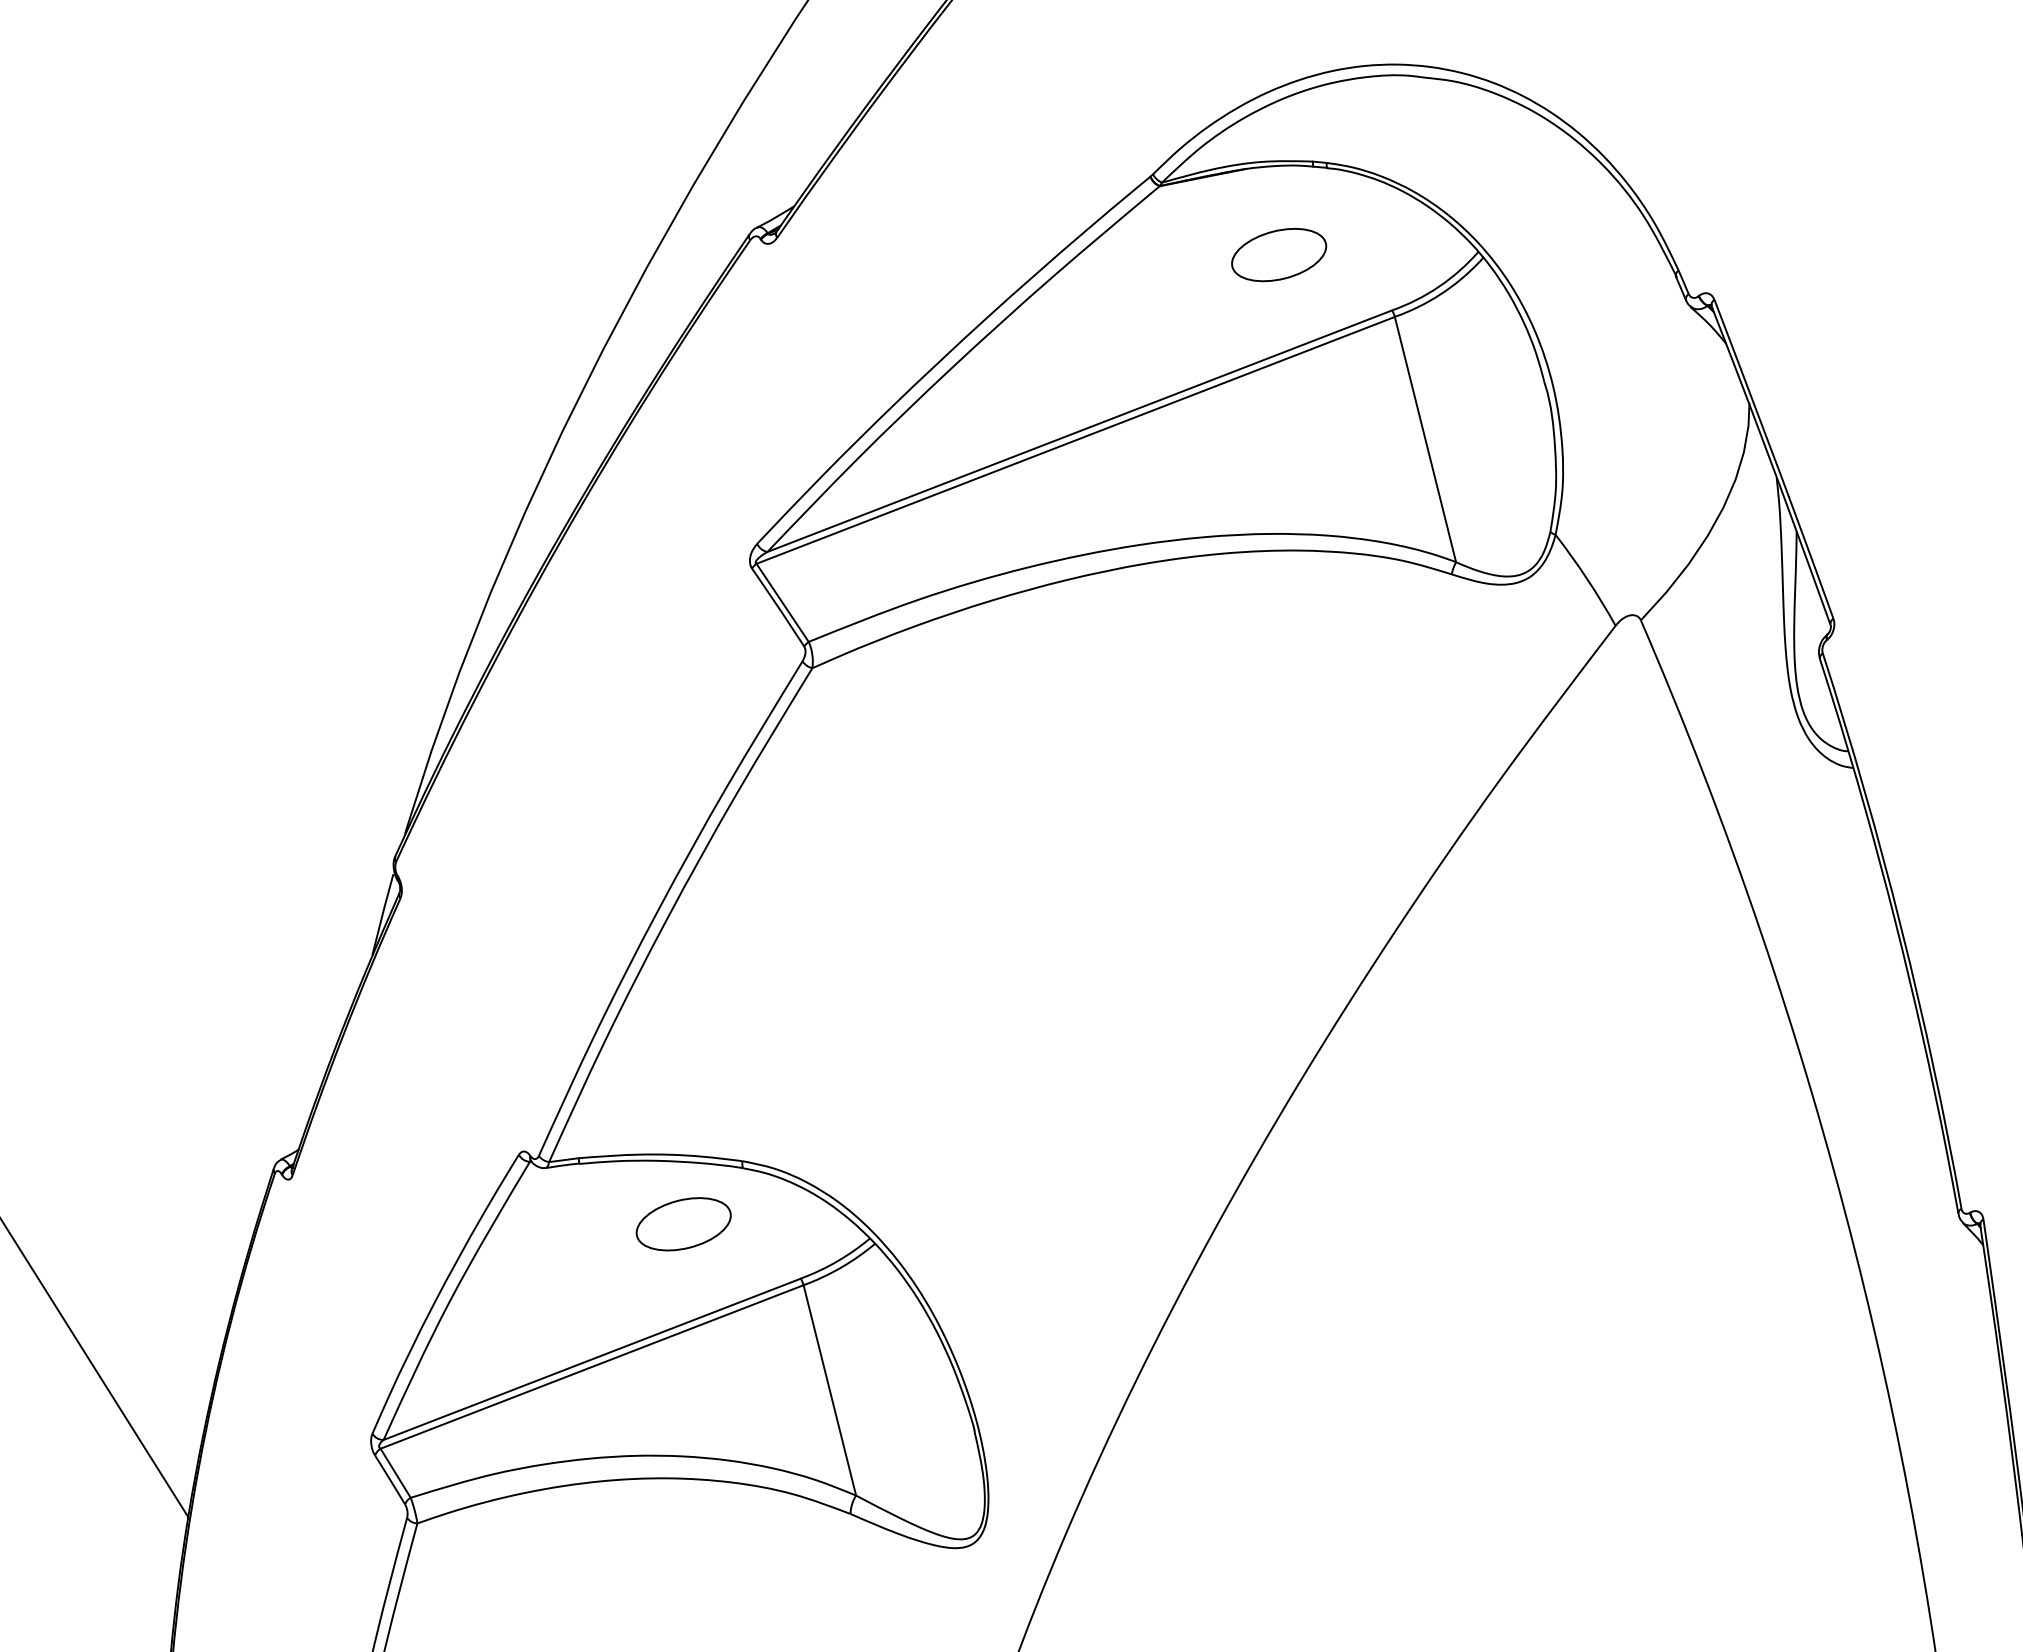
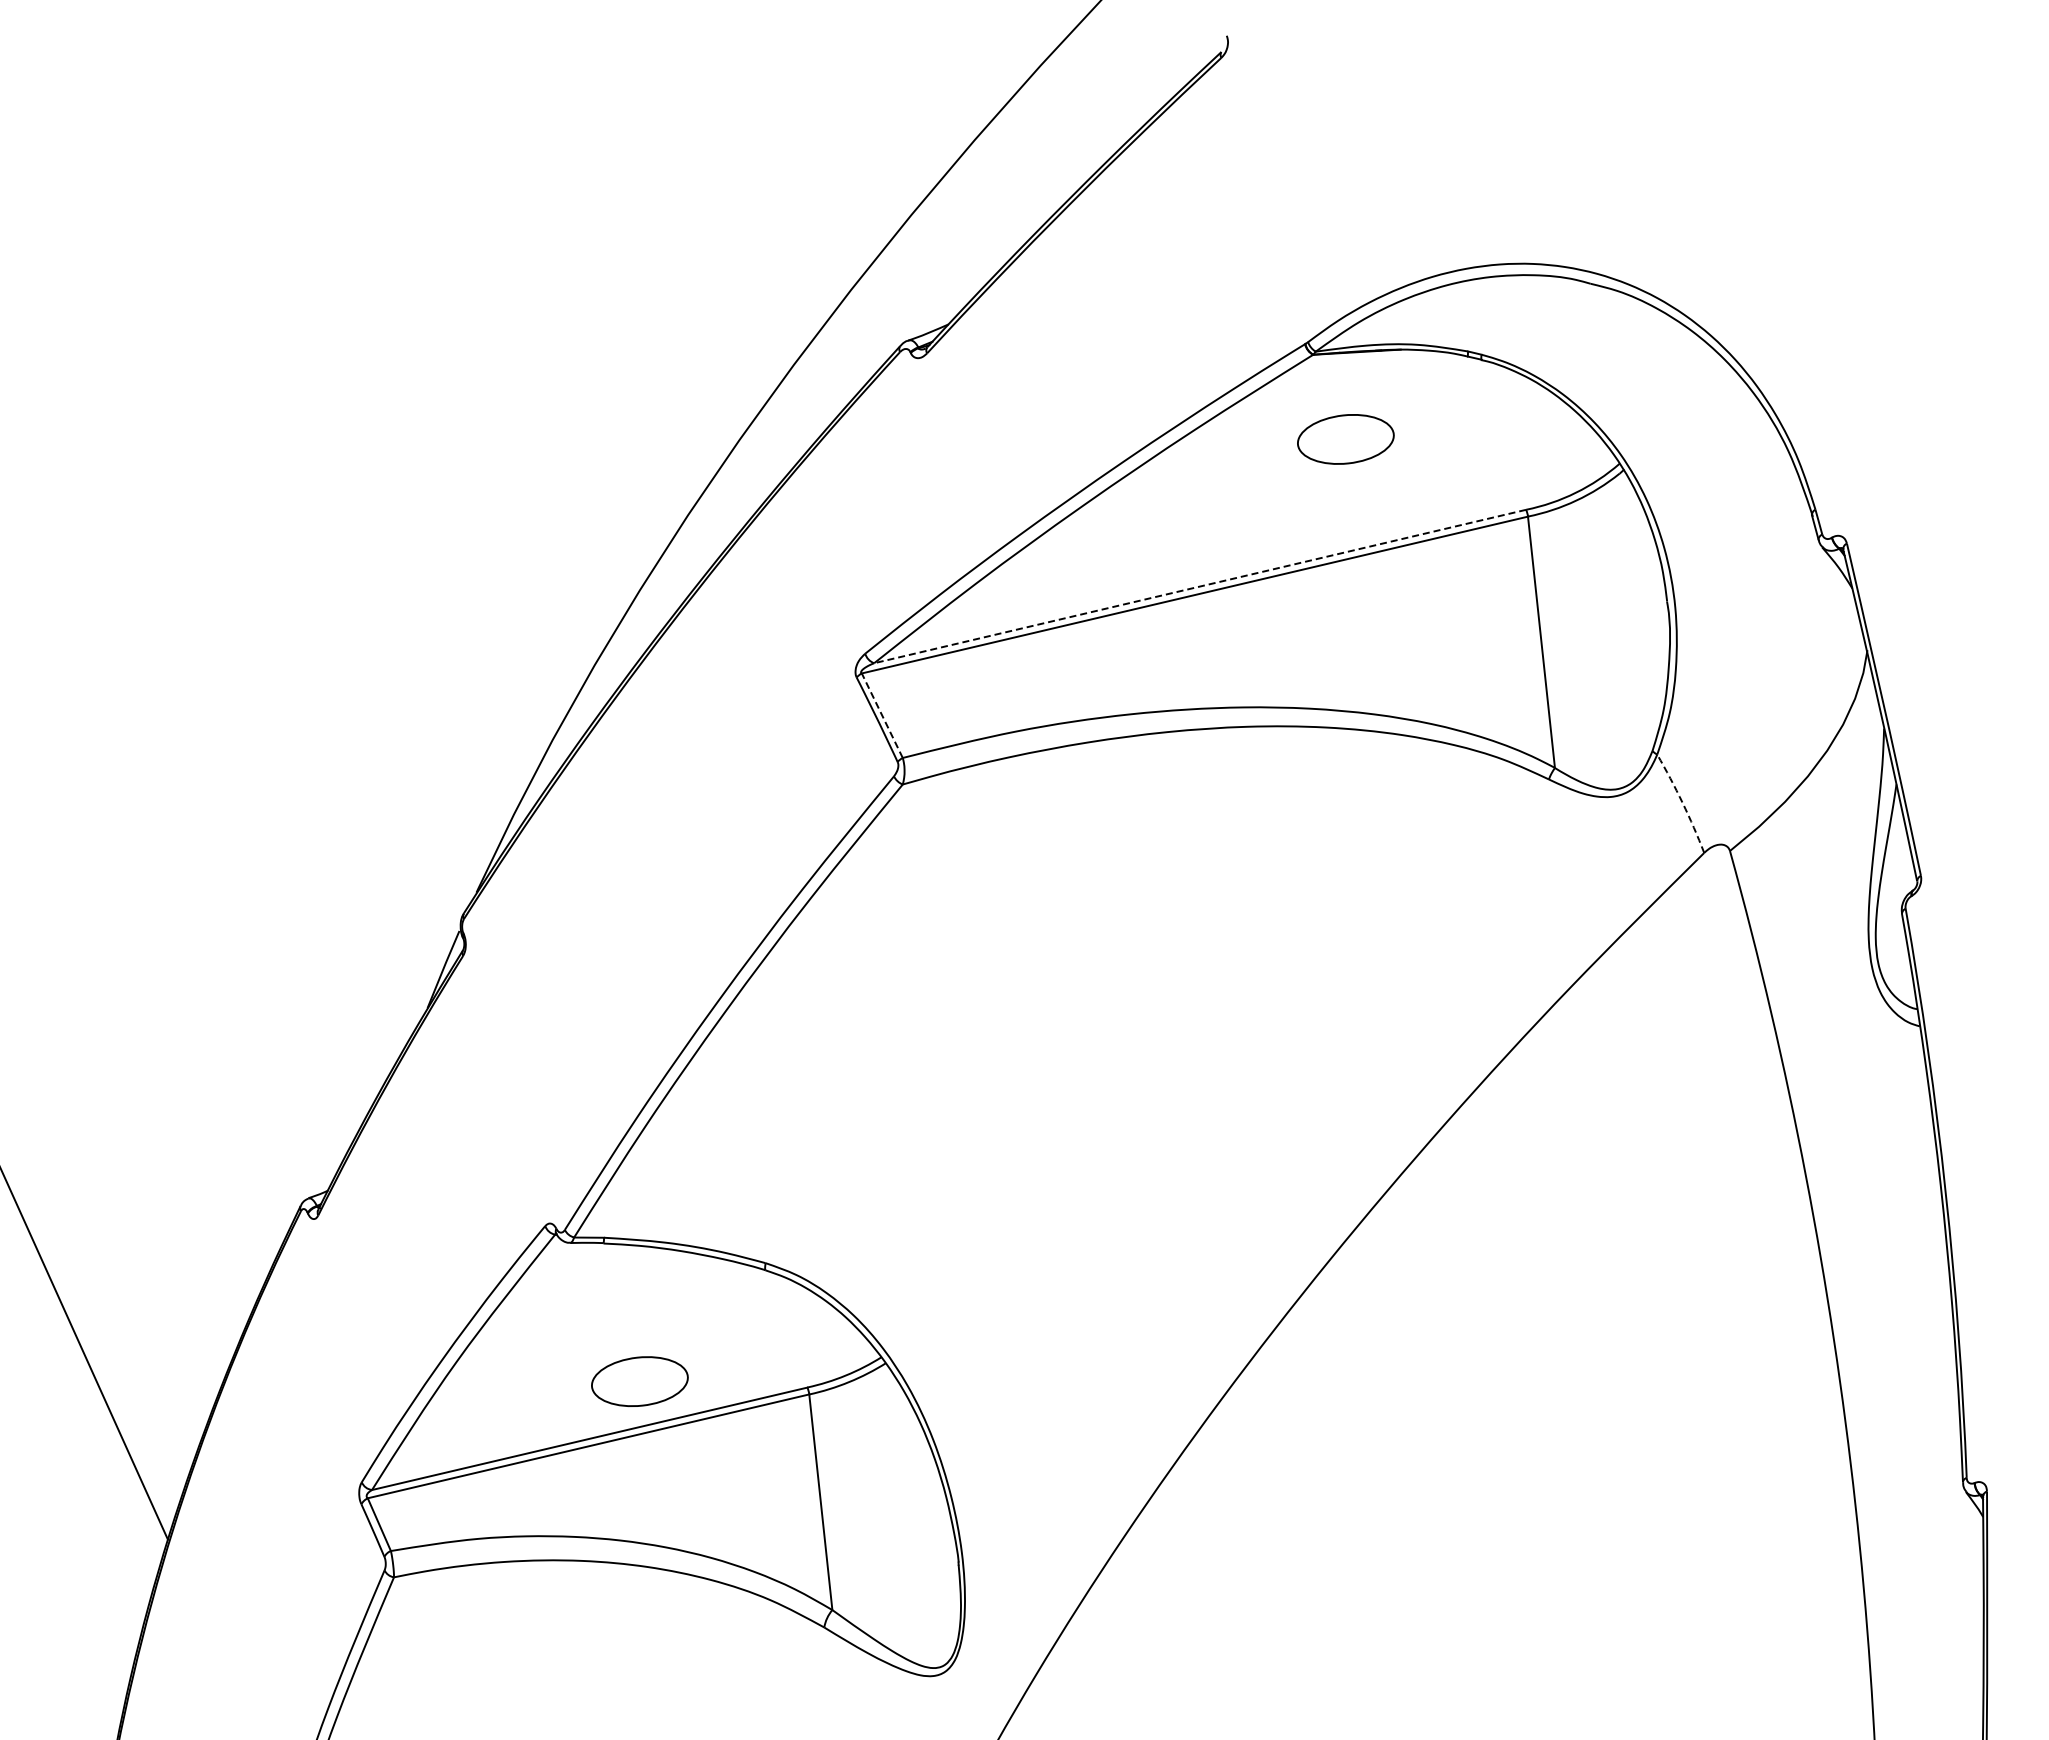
part: (1278, 255) -> (1345, 439), moved
line: (1080, 431) -> (1200, 586), solid -> dashed
arc: (1587, 578) -> (1682, 802), solid -> dashed
line: (782, 602) -> (882, 715), solid -> dashed
part: (683, 1224) -> (639, 1381), moved

